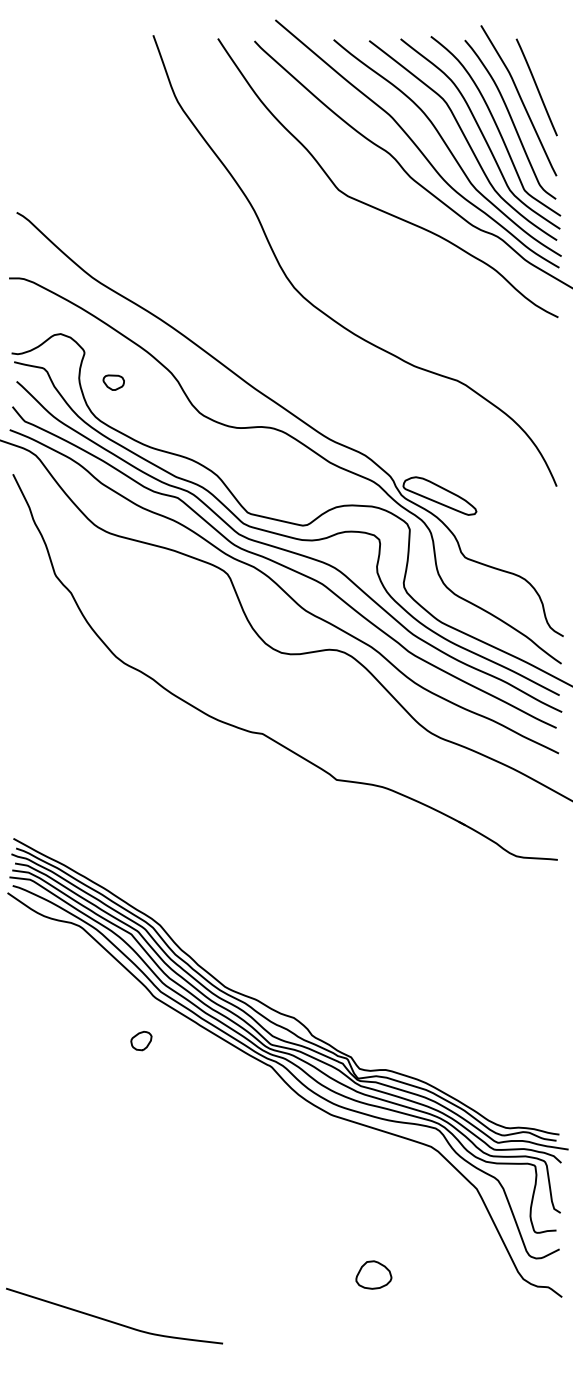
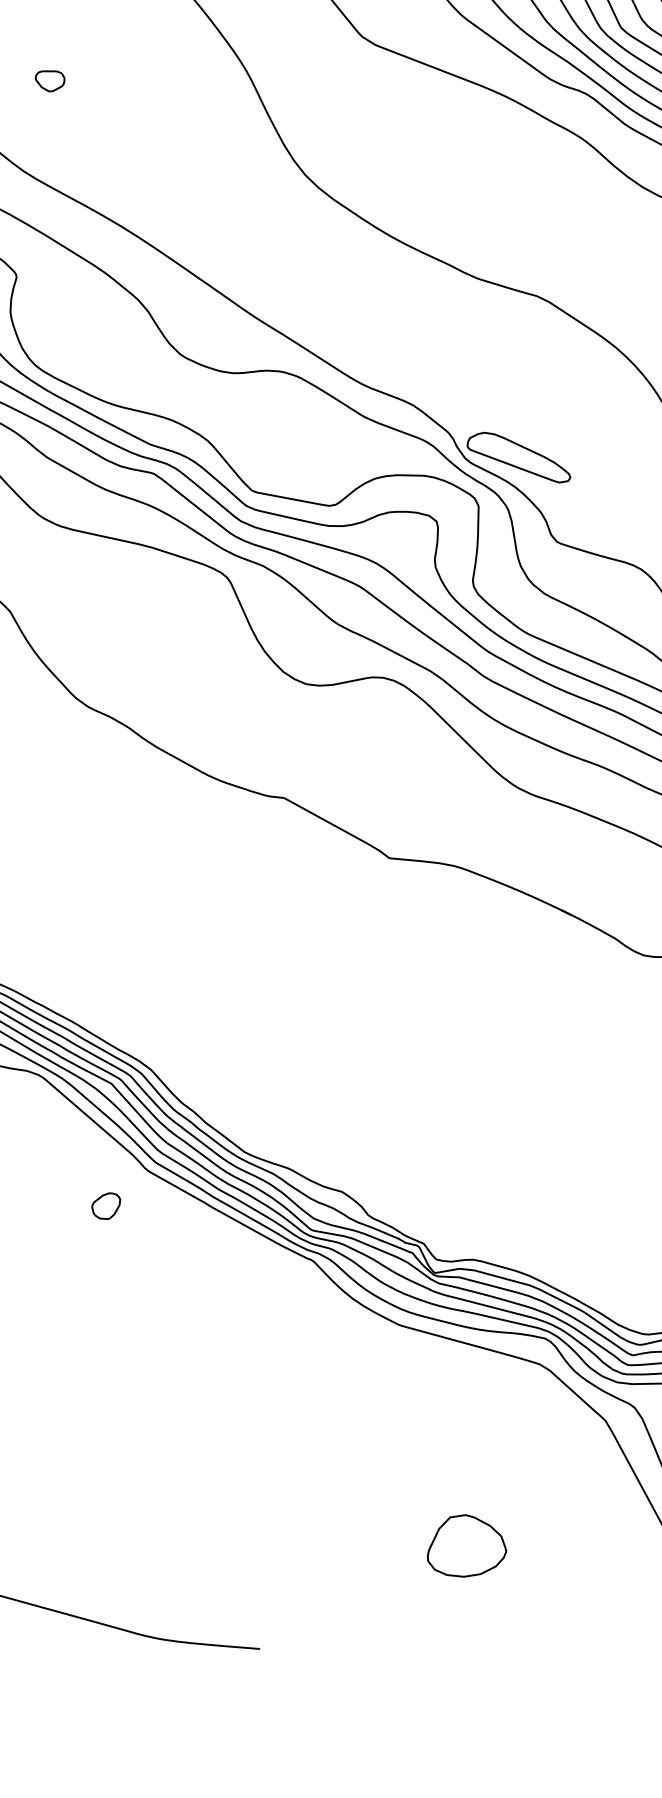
part: (113, 382) -> (49, 80), moved
part: (141, 1041) -> (106, 1206), moved
part: (373, 1274) -> (466, 1545), size x1.6

